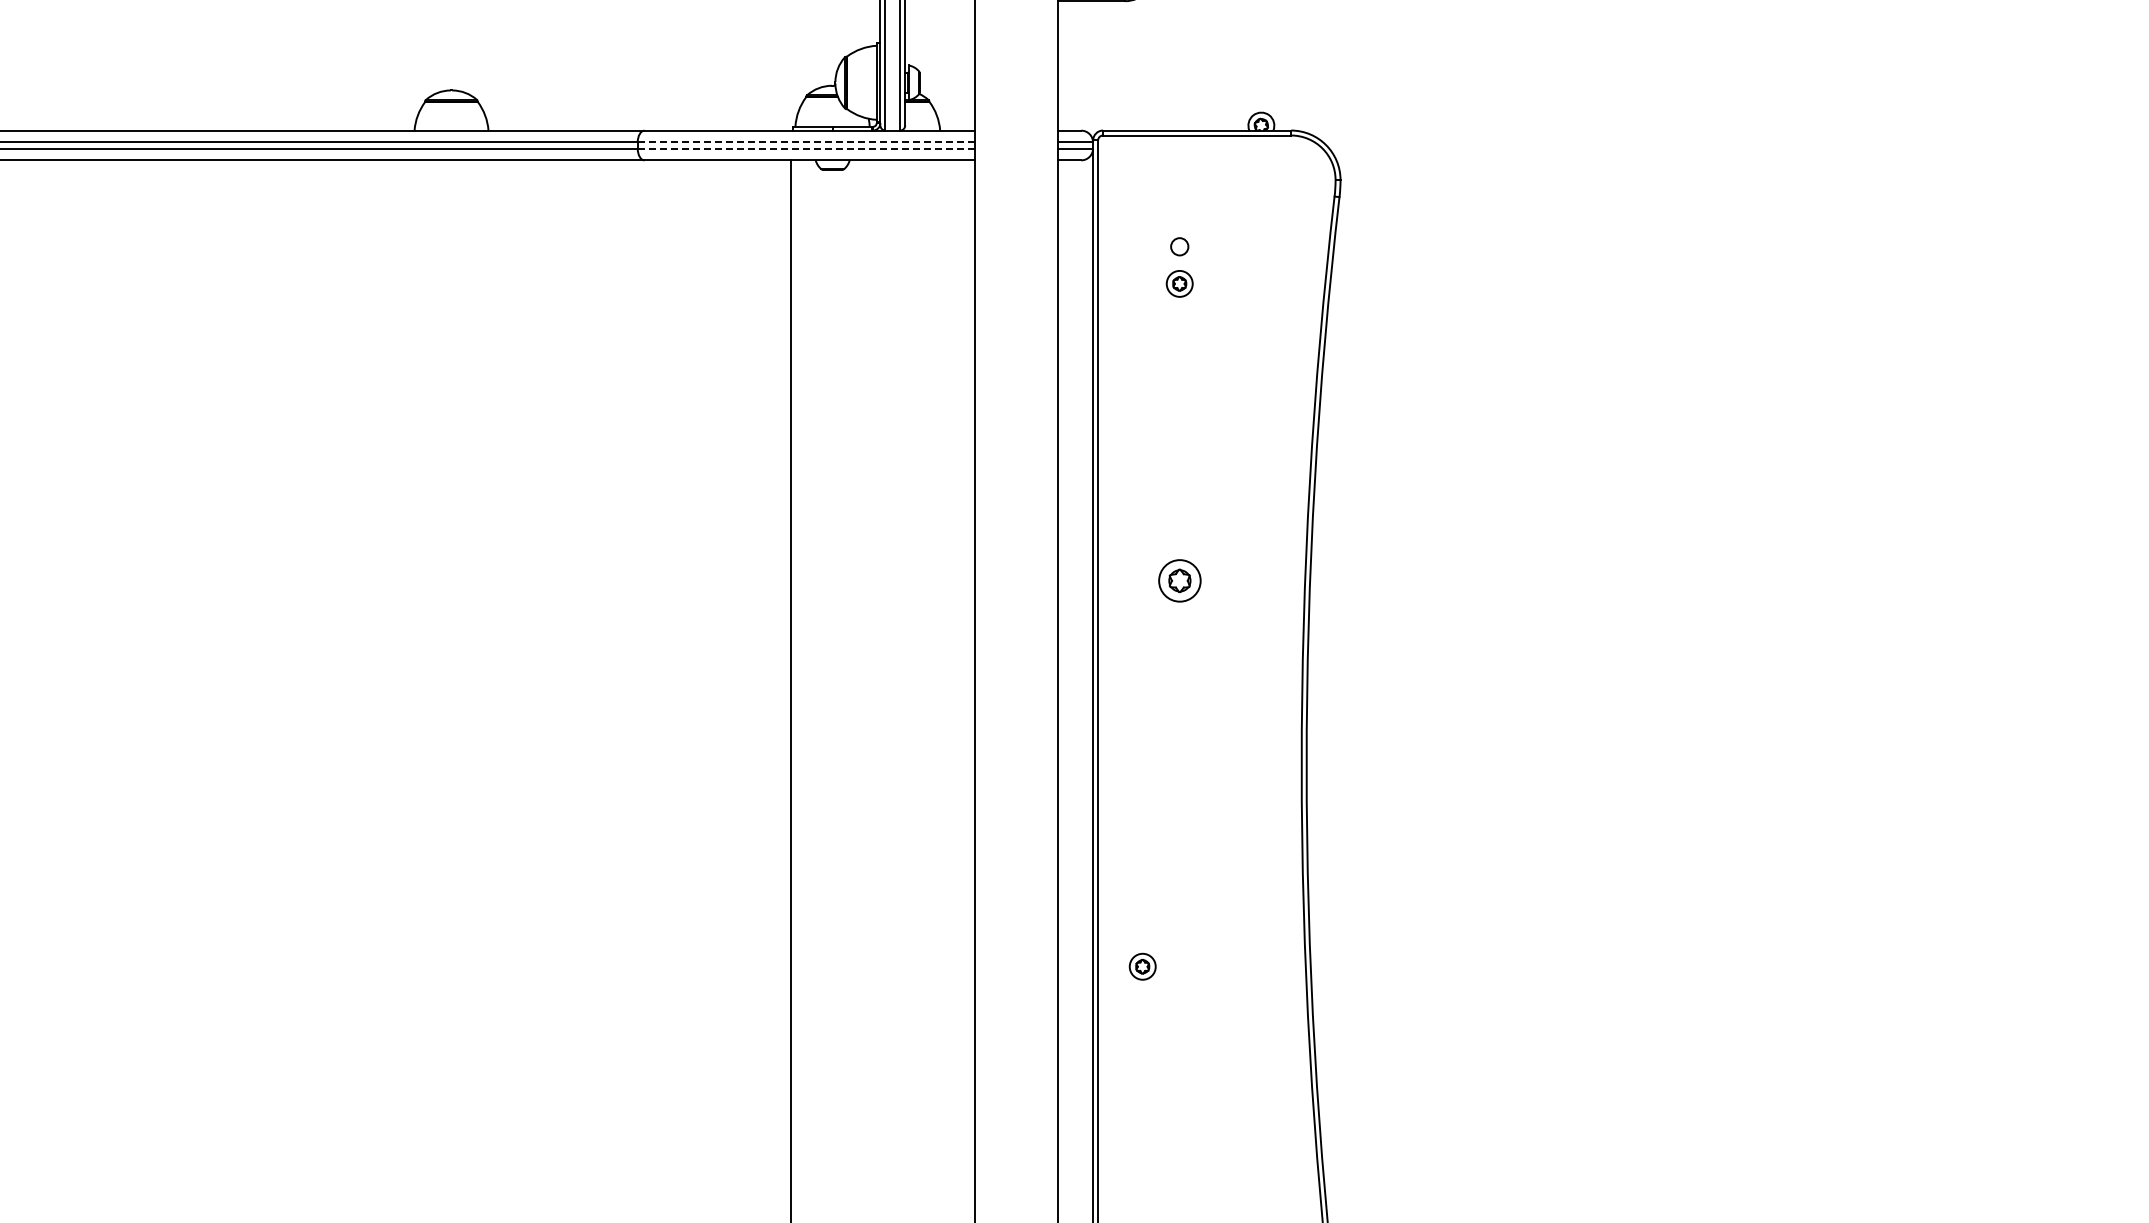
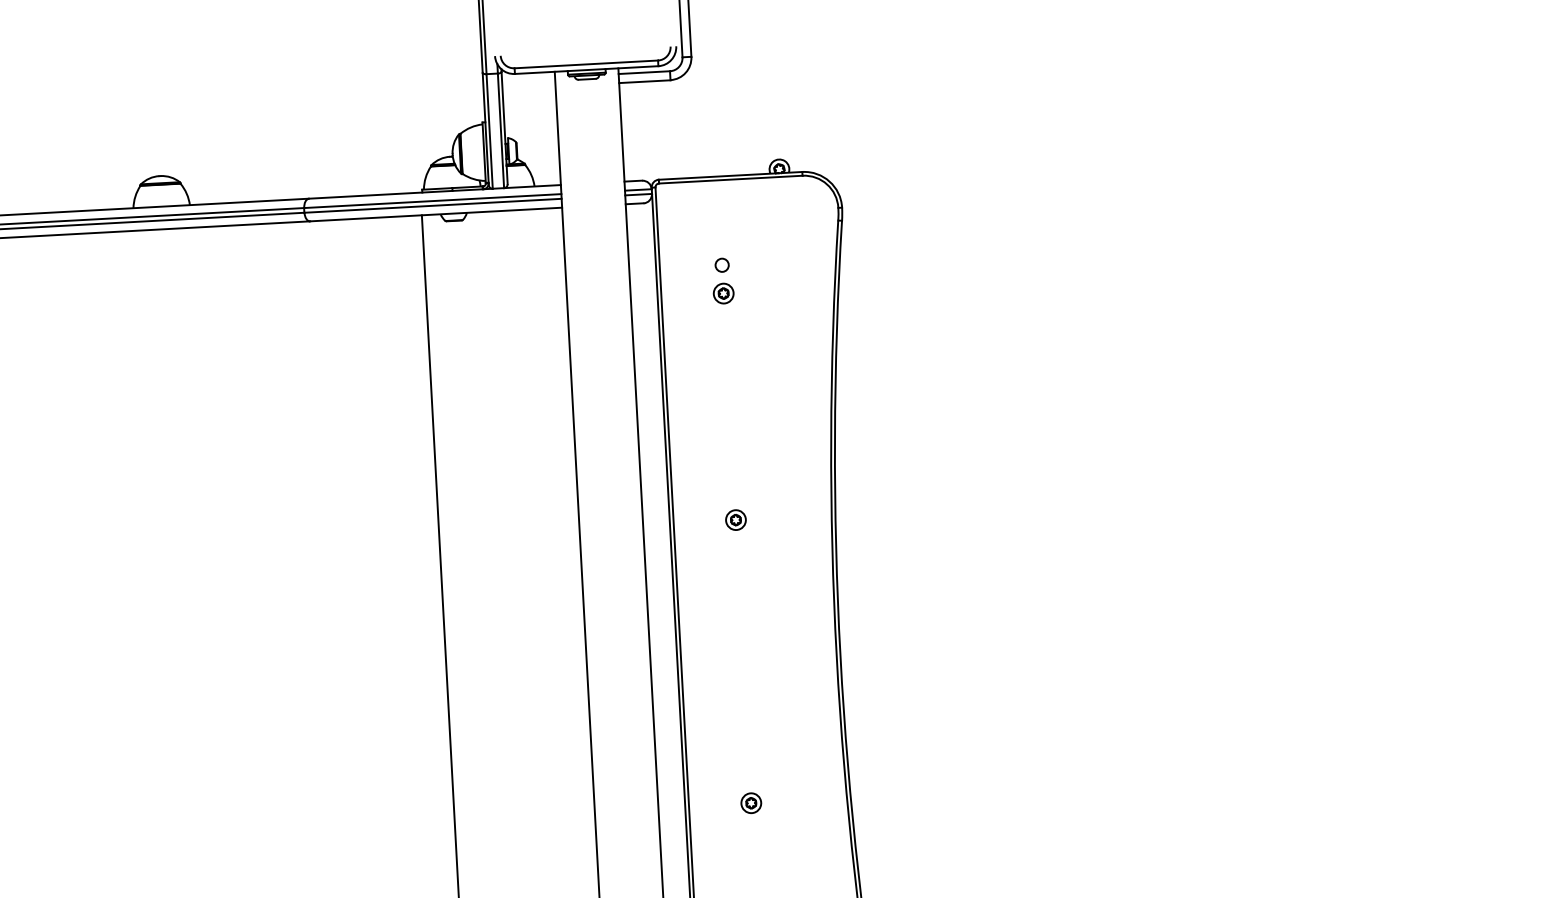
line: (806, 142) -> (433, 201), dashed -> solid
line: (806, 148) -> (433, 205), dashed -> solid
part: (1179, 580) -> (735, 519), size x0.62
part: (1142, 966) -> (751, 803), moved

